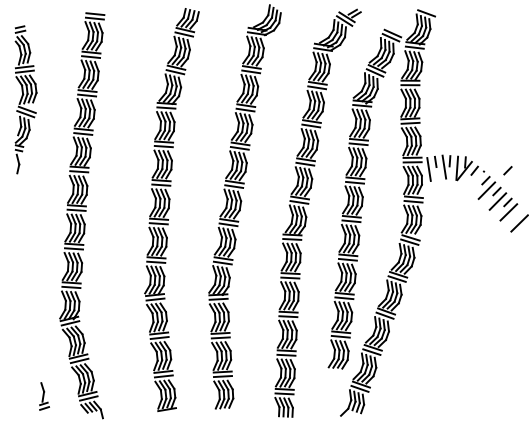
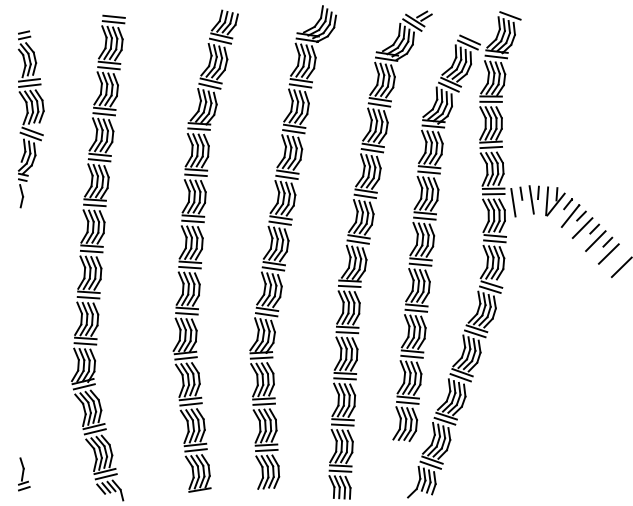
line: (507, 170) -> (607, 203), removed
line: (476, 180) -> (570, 215), added
part: (44, 396) -> (24, 474), moved

